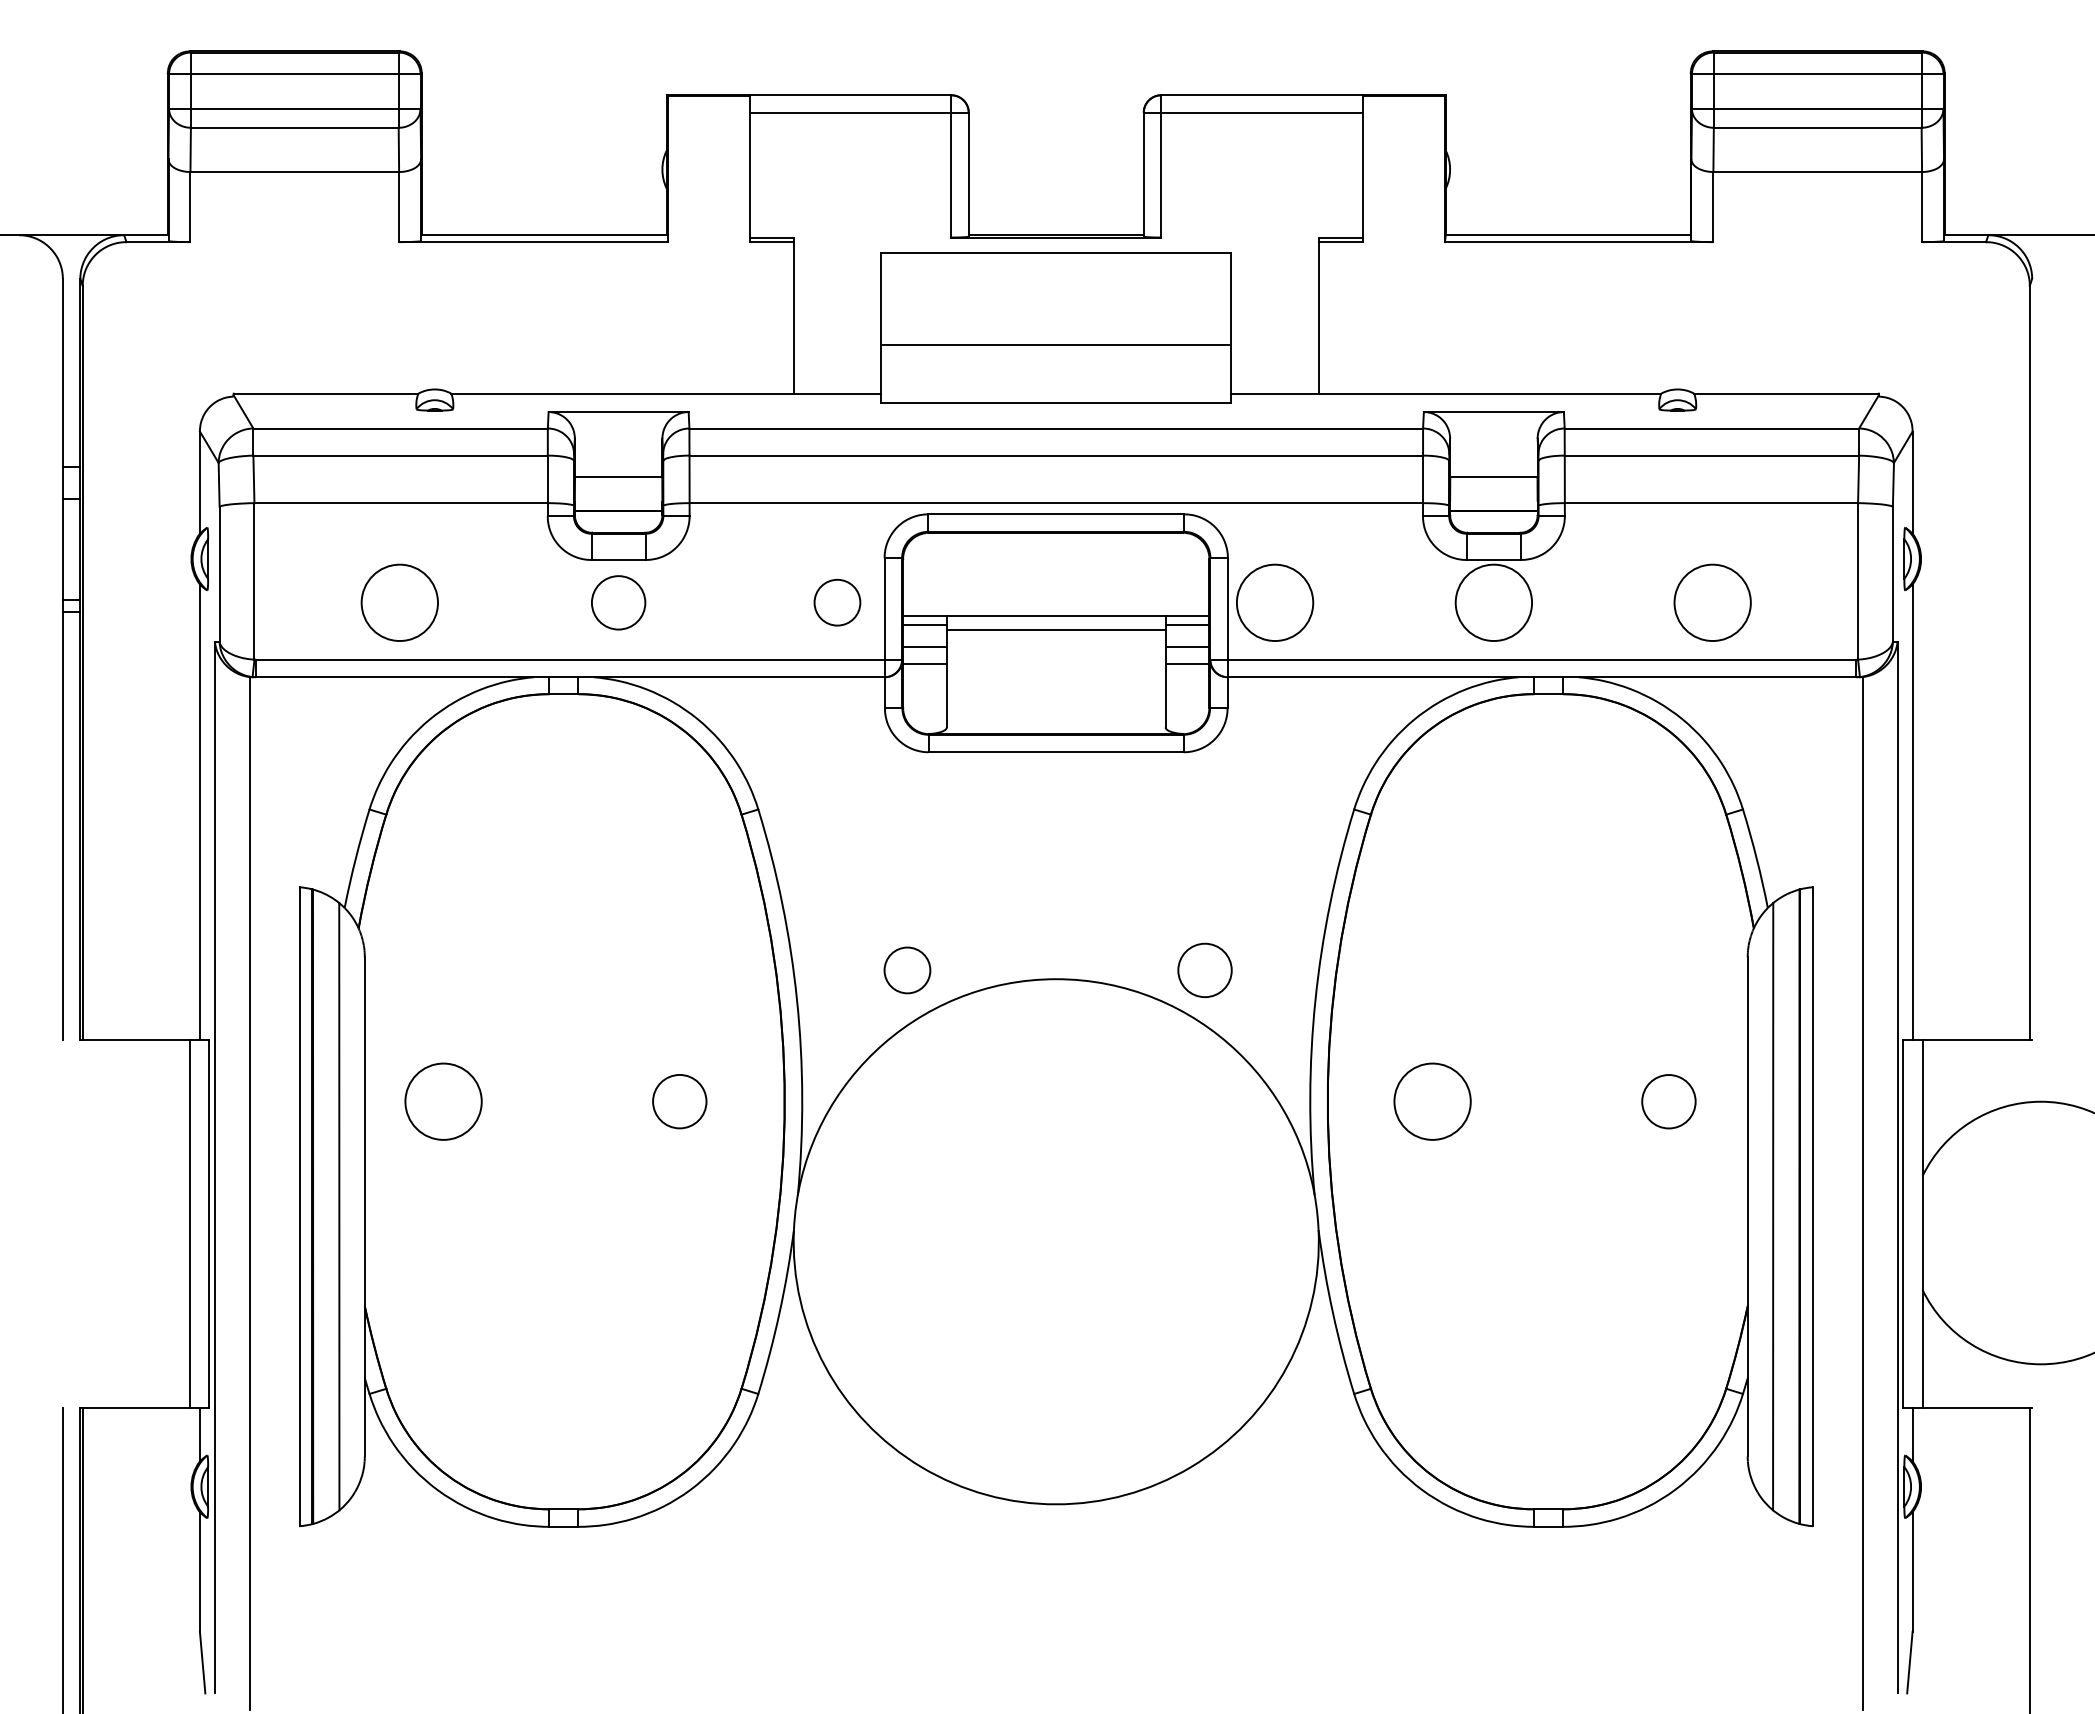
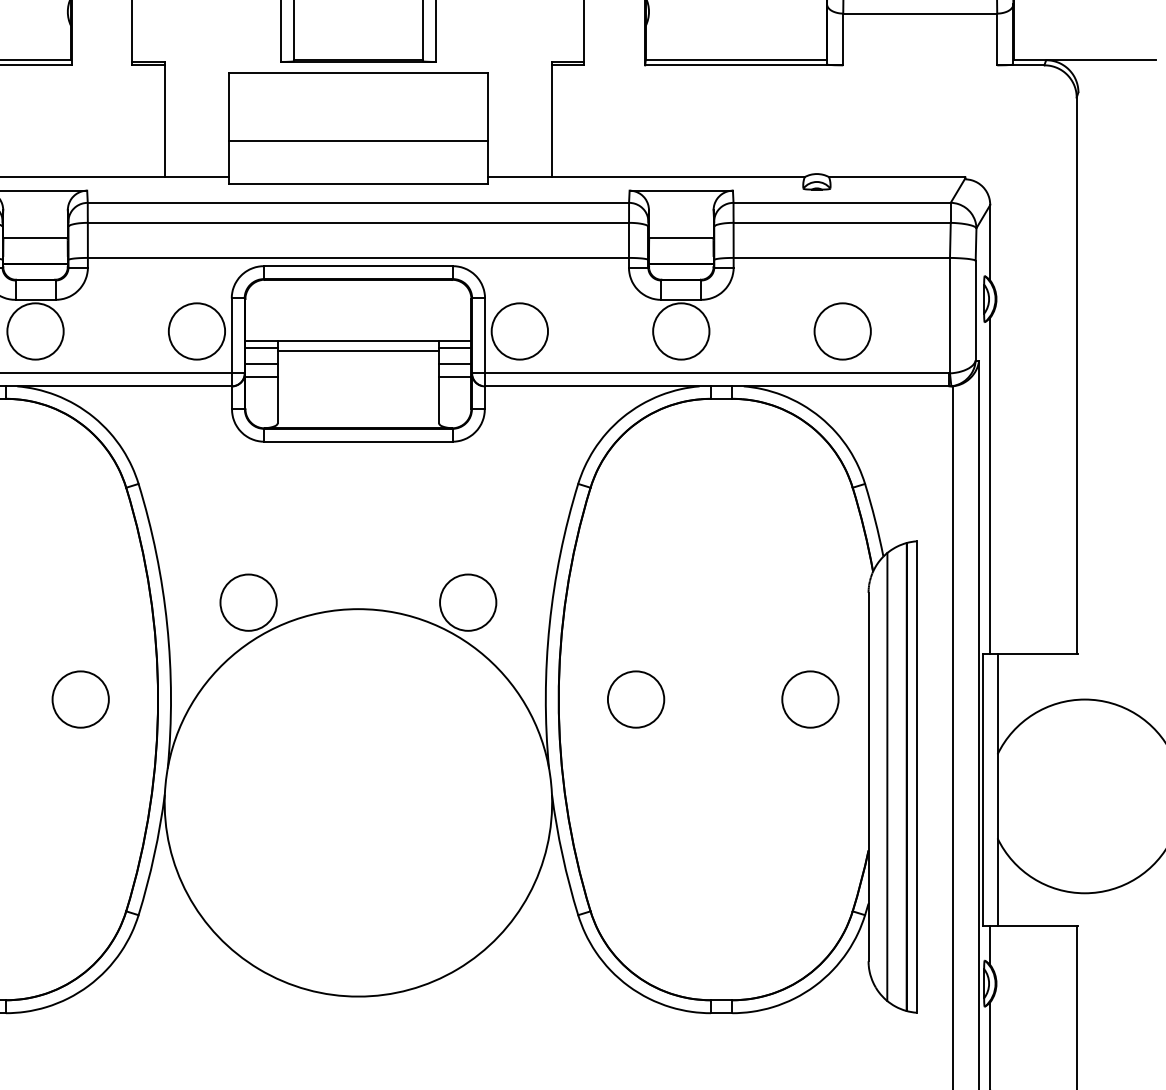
circle: (618, 602) -> (35, 331), size x1.43
circle: (837, 602) -> (197, 331), size x1.67
circle: (907, 970) -> (248, 602), size x1.67
circle: (1204, 970) -> (467, 602), size x1.43
circle: (679, 1101) -> (80, 699), size x1.43
circle: (1668, 1101) -> (810, 699), size x1.43

